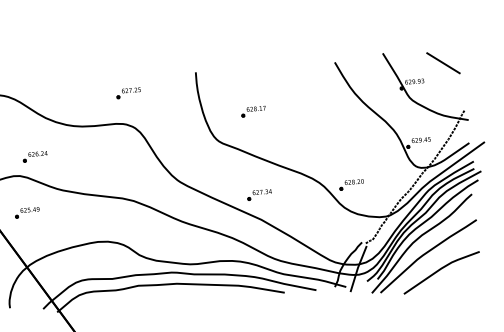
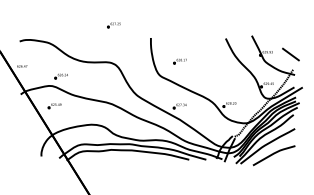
line: (442, 63) -> (290, 54), moved
part: (127, 93) -> (113, 25), moved

